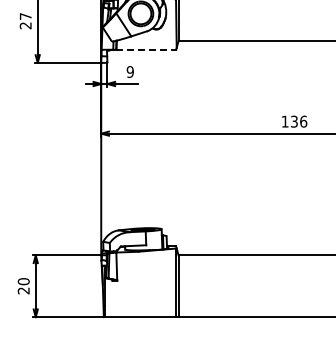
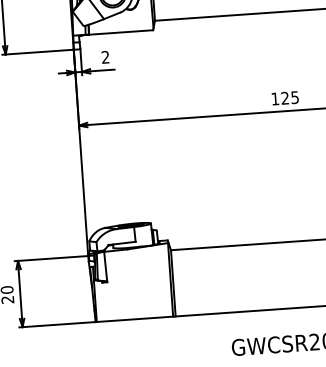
line: (146, 49) -> (121, 32), dashed -> solid
text: (129, 72) -> (104, 57), 9 -> 2
text: (299, 121) -> (290, 97), 136 -> 125

